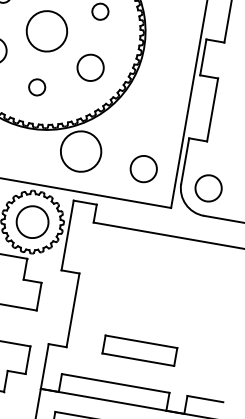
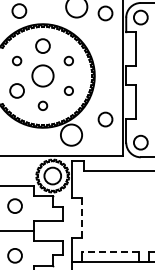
circle: (90, 66) -> (68, 90), size x0.6
circle: (143, 168) -> (105, 119), moved
line: (72, 311) -> (81, 218), solid -> dashed
part: (139, 349) -> (119, 232), removed
line: (115, 384) -> (110, 252), solid -> dashed

